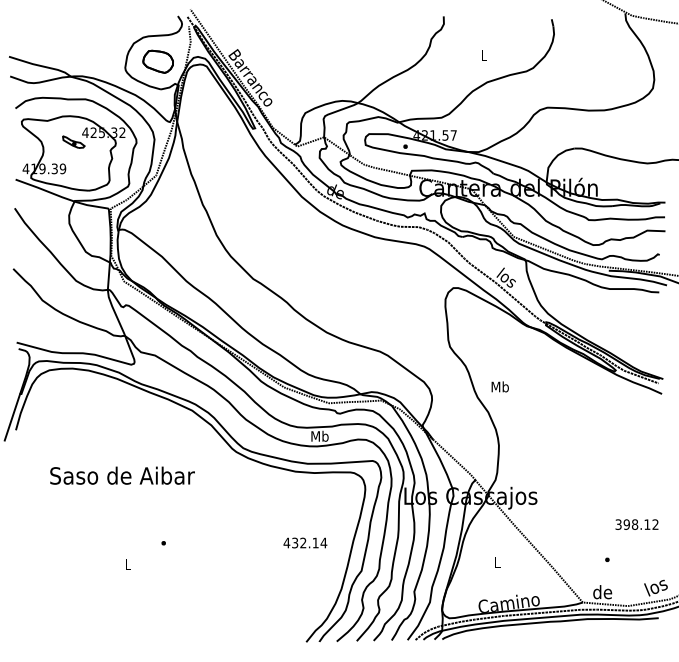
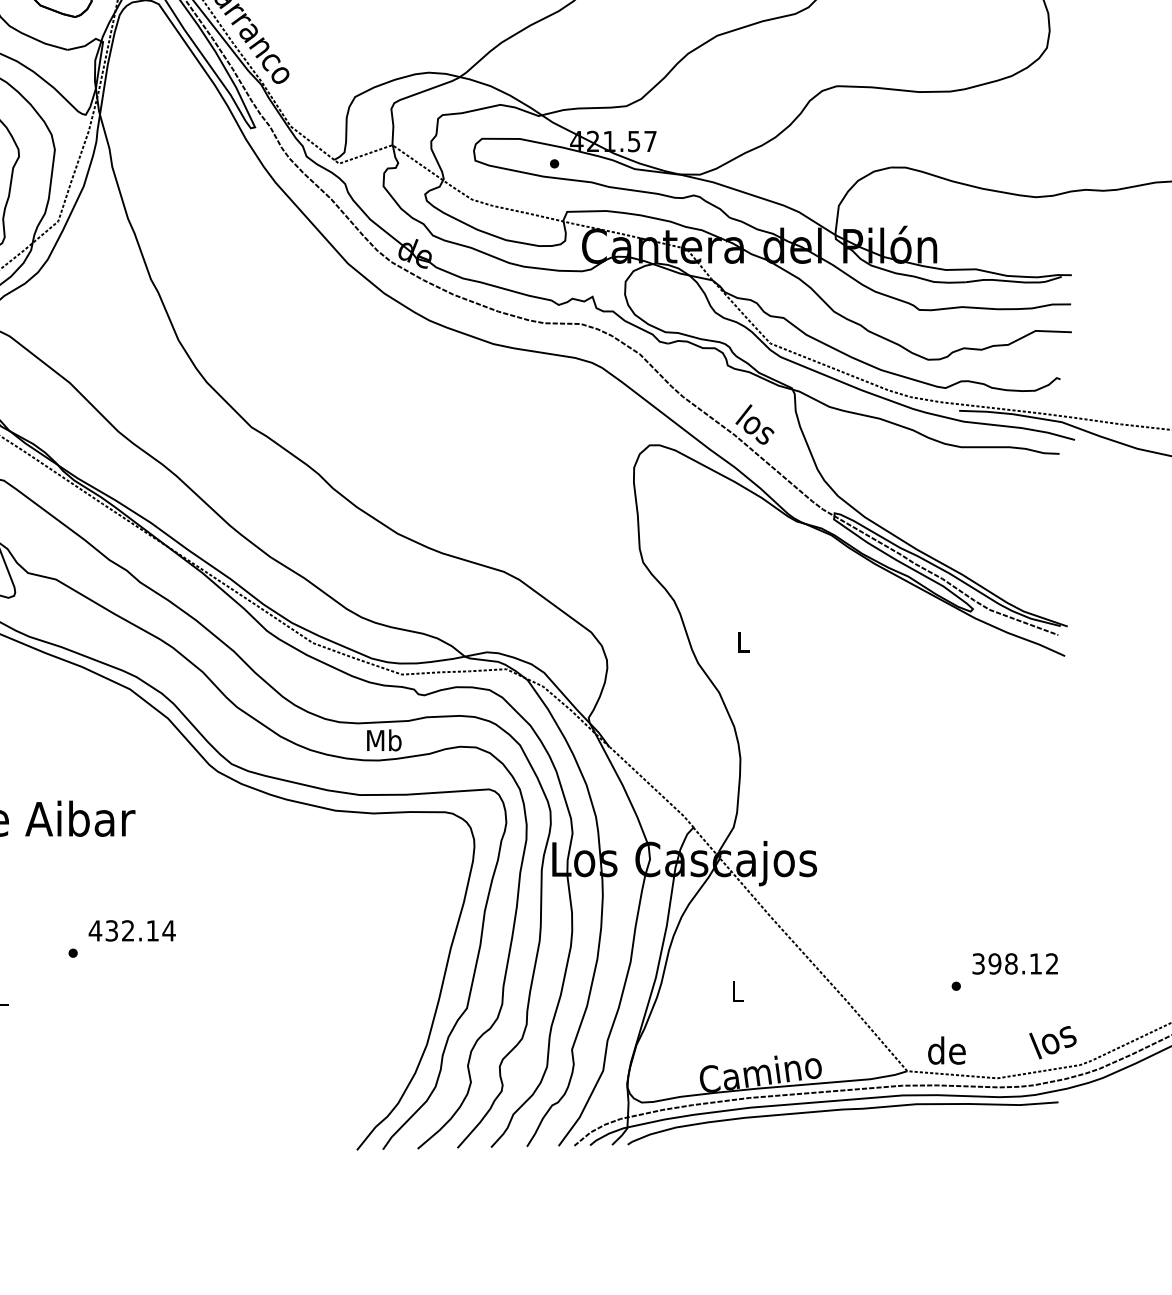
text: (499, 386) -> (741, 641), Mb -> L
text: (636, 524) -> (1014, 963), moved
text: (305, 542) -> (132, 929), moved

